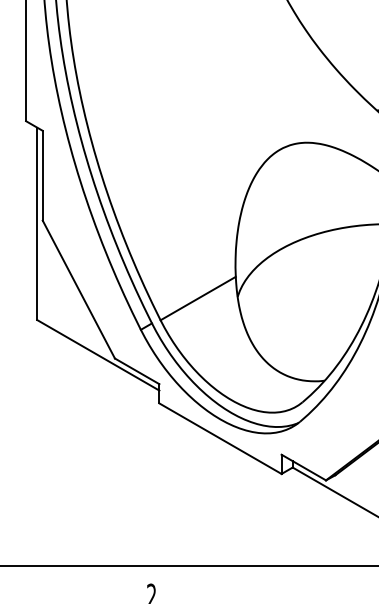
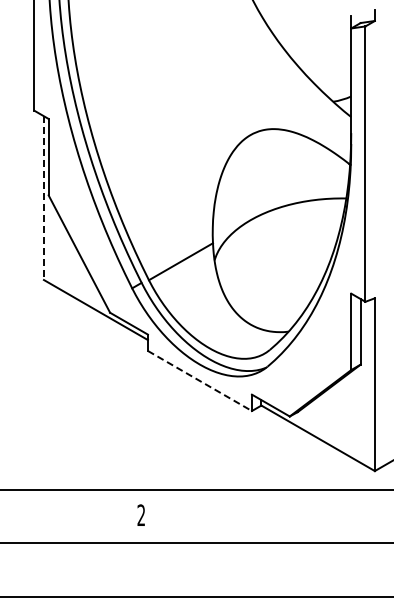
line: (36, 224) -> (43, 198), solid -> dashed
line: (221, 439) -> (200, 381), solid -> dashed

